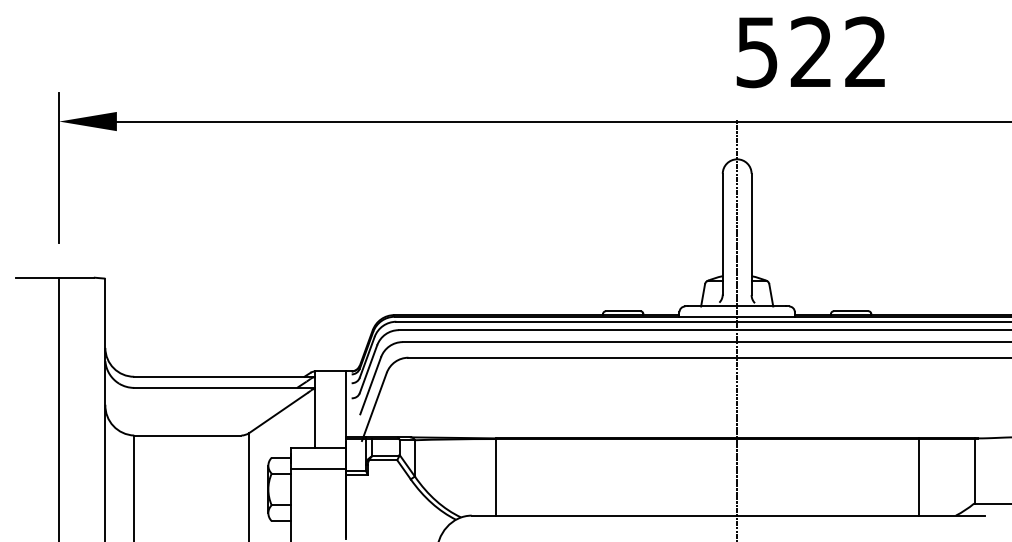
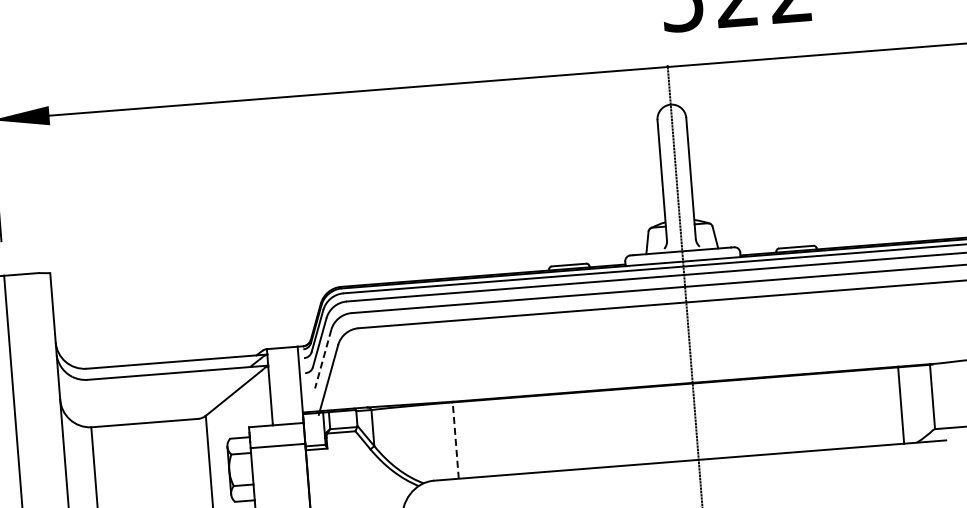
line: (370, 386) -> (323, 359), solid -> dashed
line: (496, 476) -> (455, 439), solid -> dashed
line: (919, 476) -> (901, 404), moved

